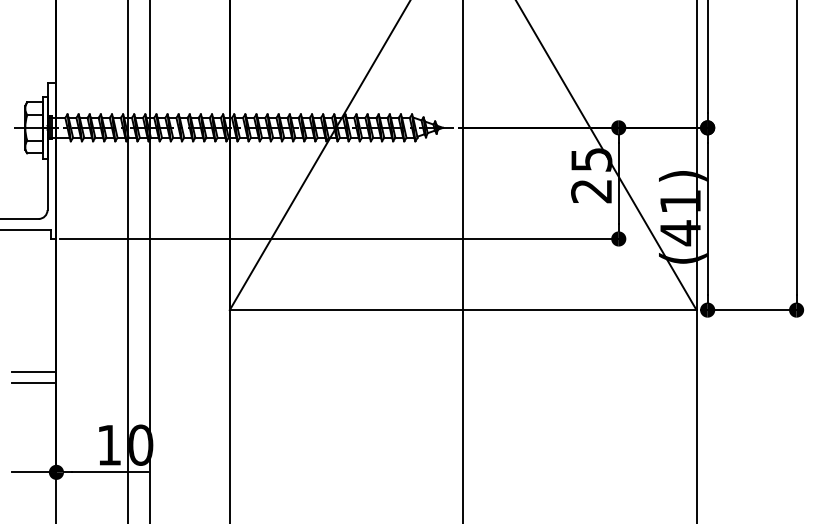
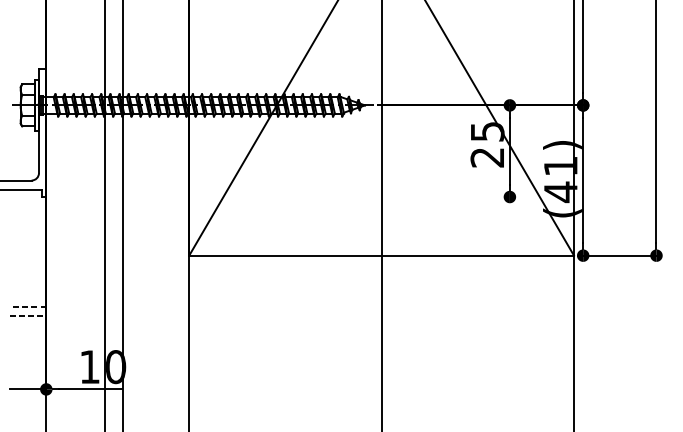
line: (341, 238) -> (281, 196), removed
line: (33, 372) -> (27, 307), solid -> dashed
line: (34, 383) -> (28, 316), solid -> dashed

